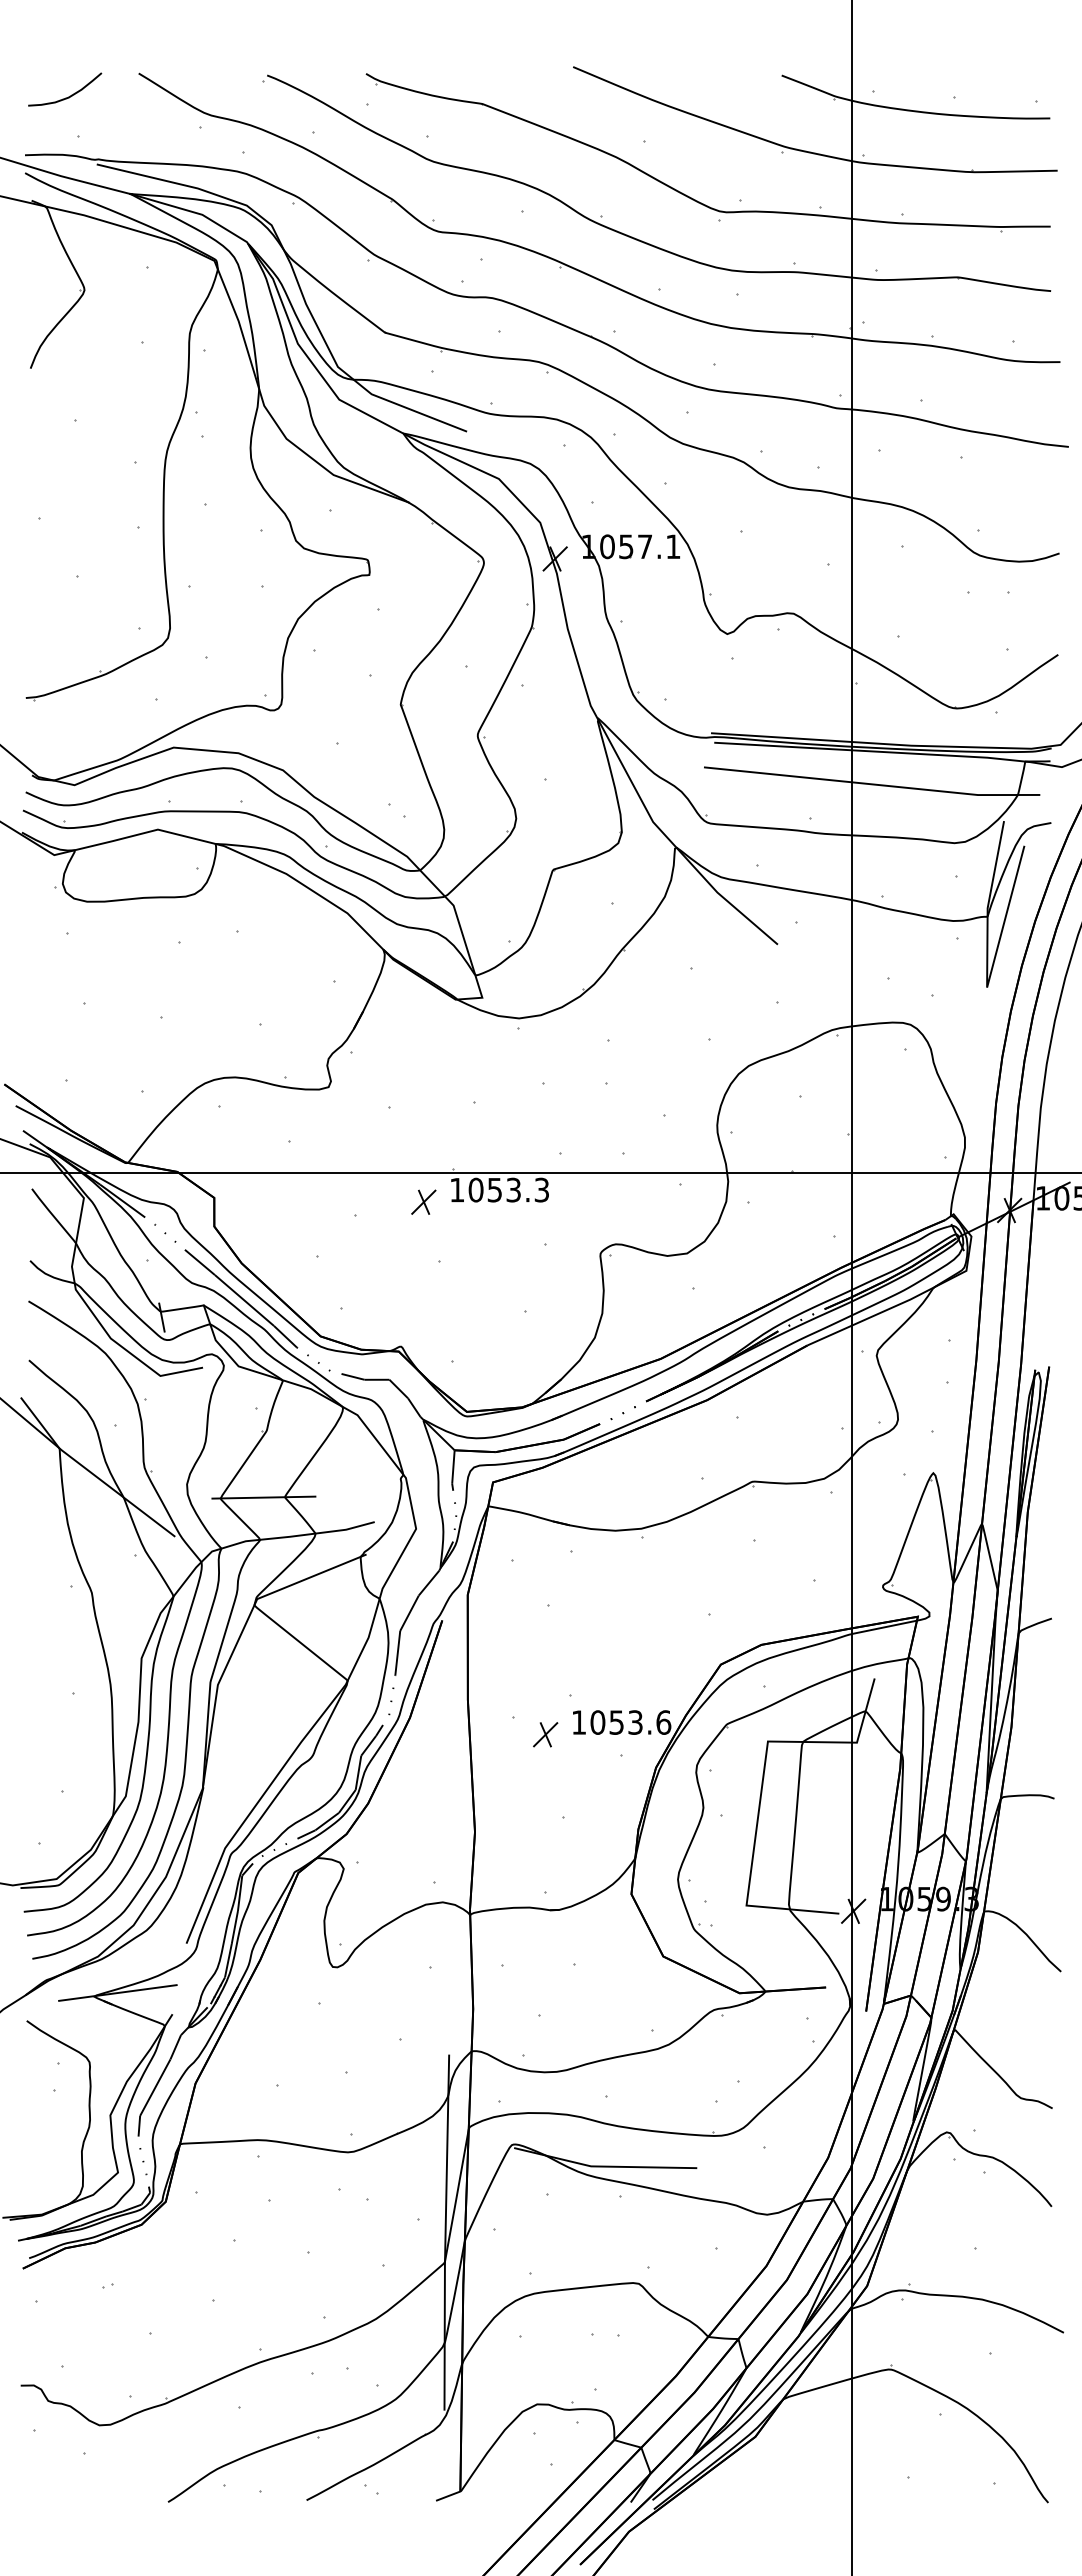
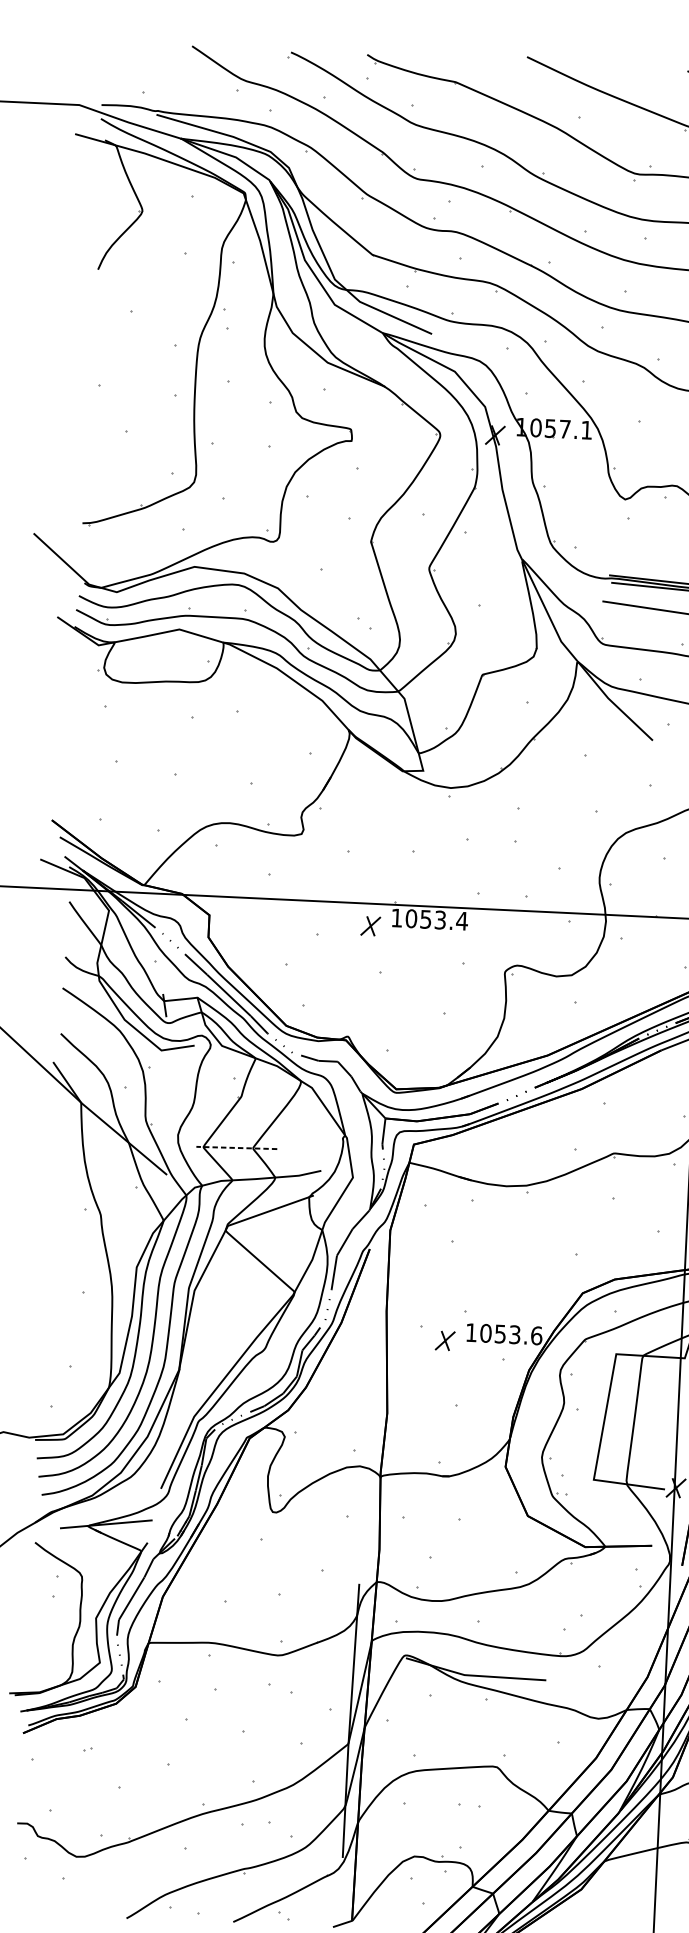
curve: (68, 96) -> (137, 61), removed
text: (541, 1189) -> (461, 920), 1053.3 -> 1053.4
line: (263, 1497) -> (236, 1147), solid -> dashed

